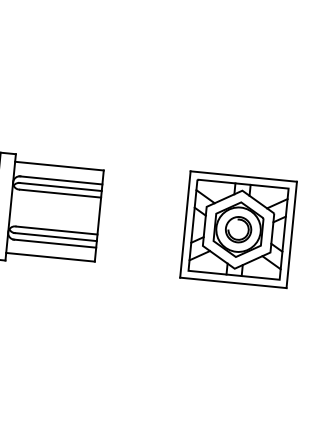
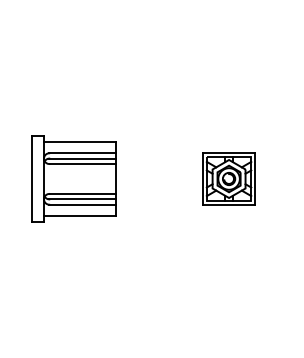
part: (237, 229) -> (228, 178), size x0.6

